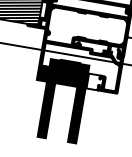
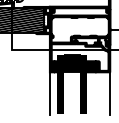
fill: (95, 81) -> (92, 66), added
line: (31, 108) -> (49, 93), added
line: (112, 122) -> (110, 93), added

